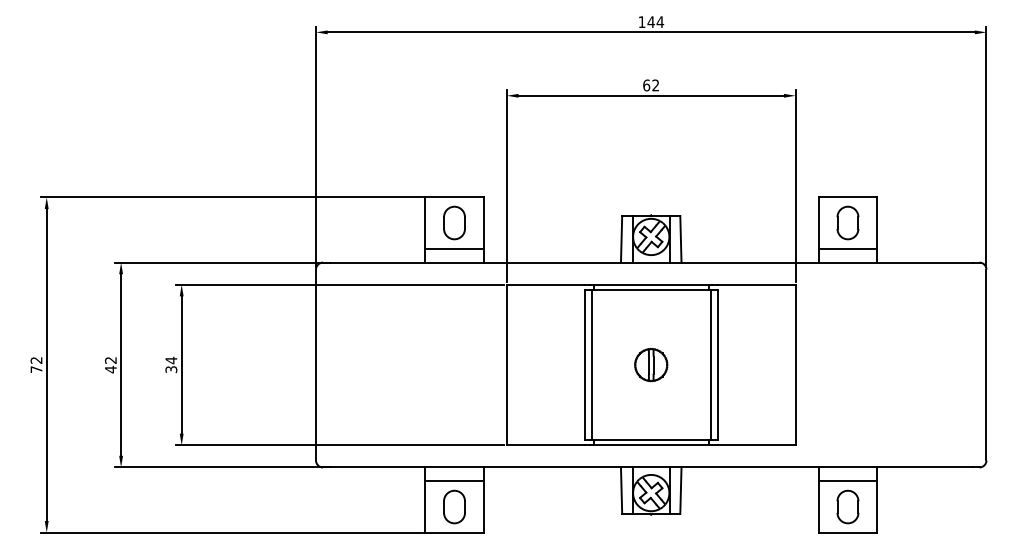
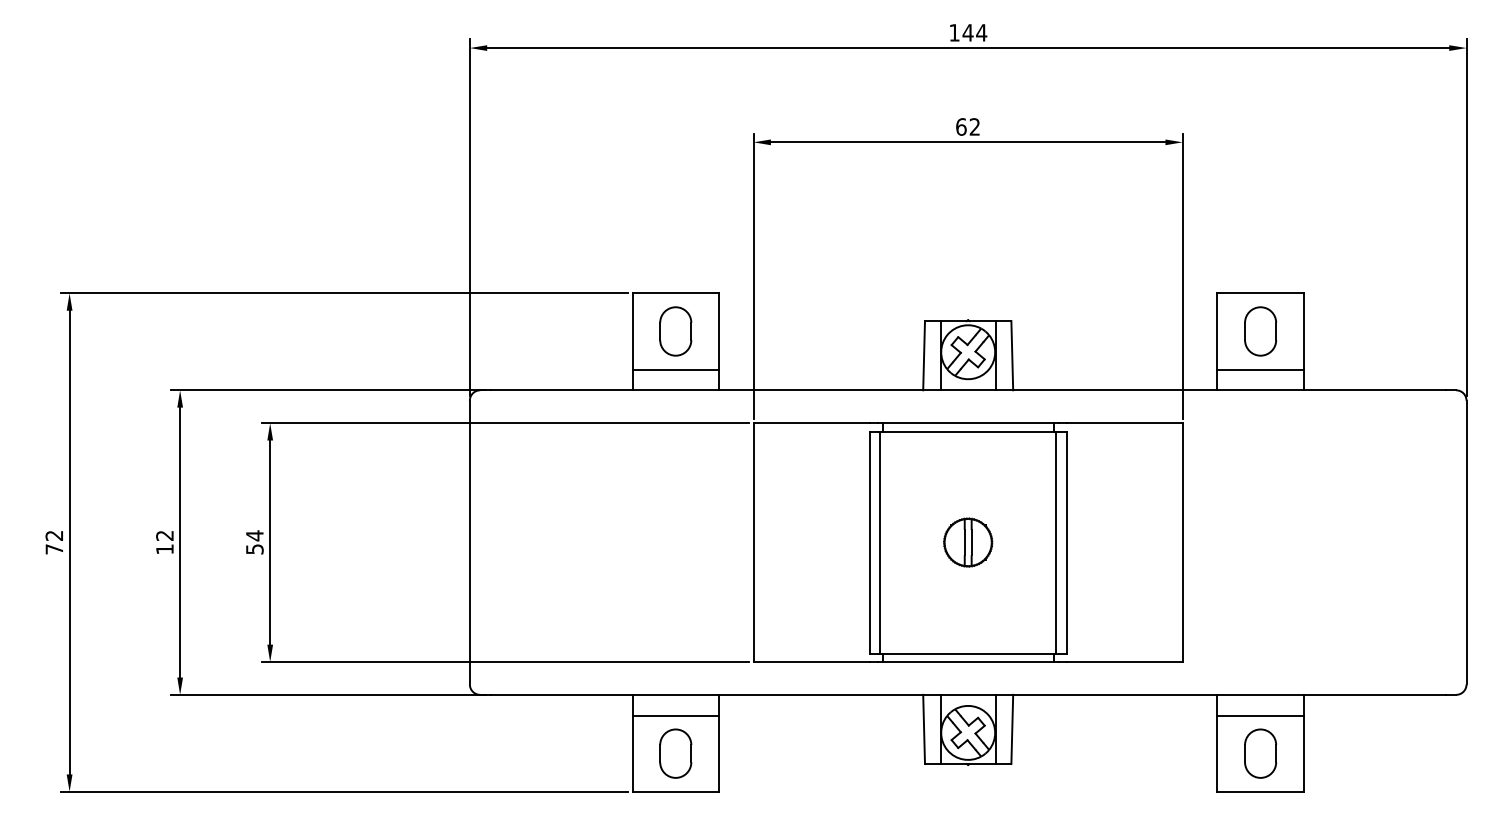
text: (110, 369) -> (164, 549), 42 -> 12
text: (170, 369) -> (253, 549), 34 -> 54

